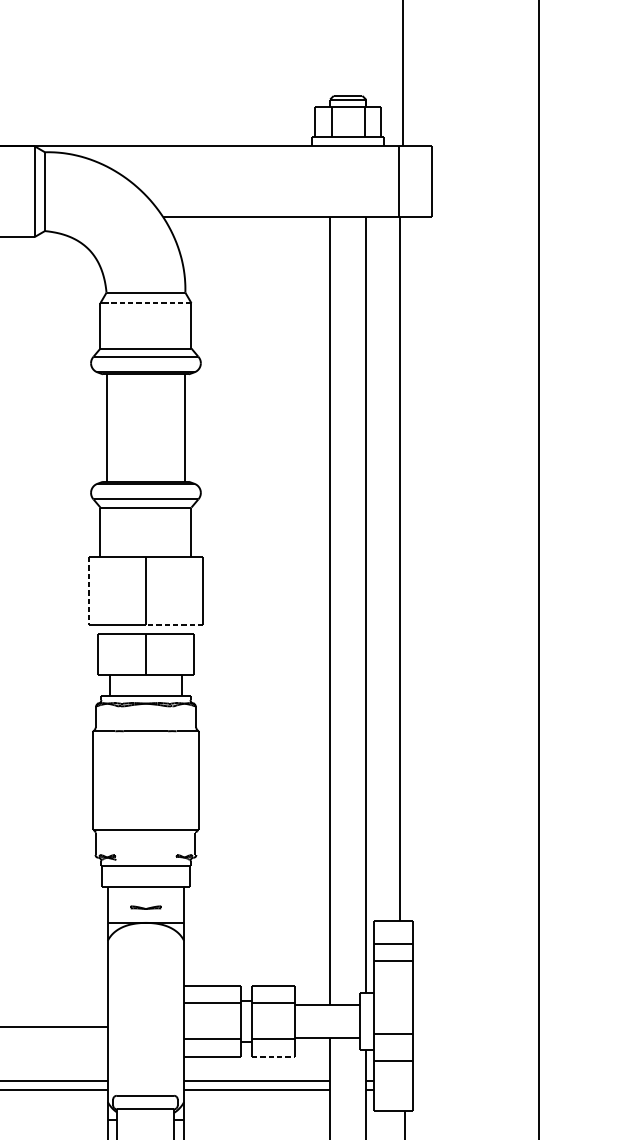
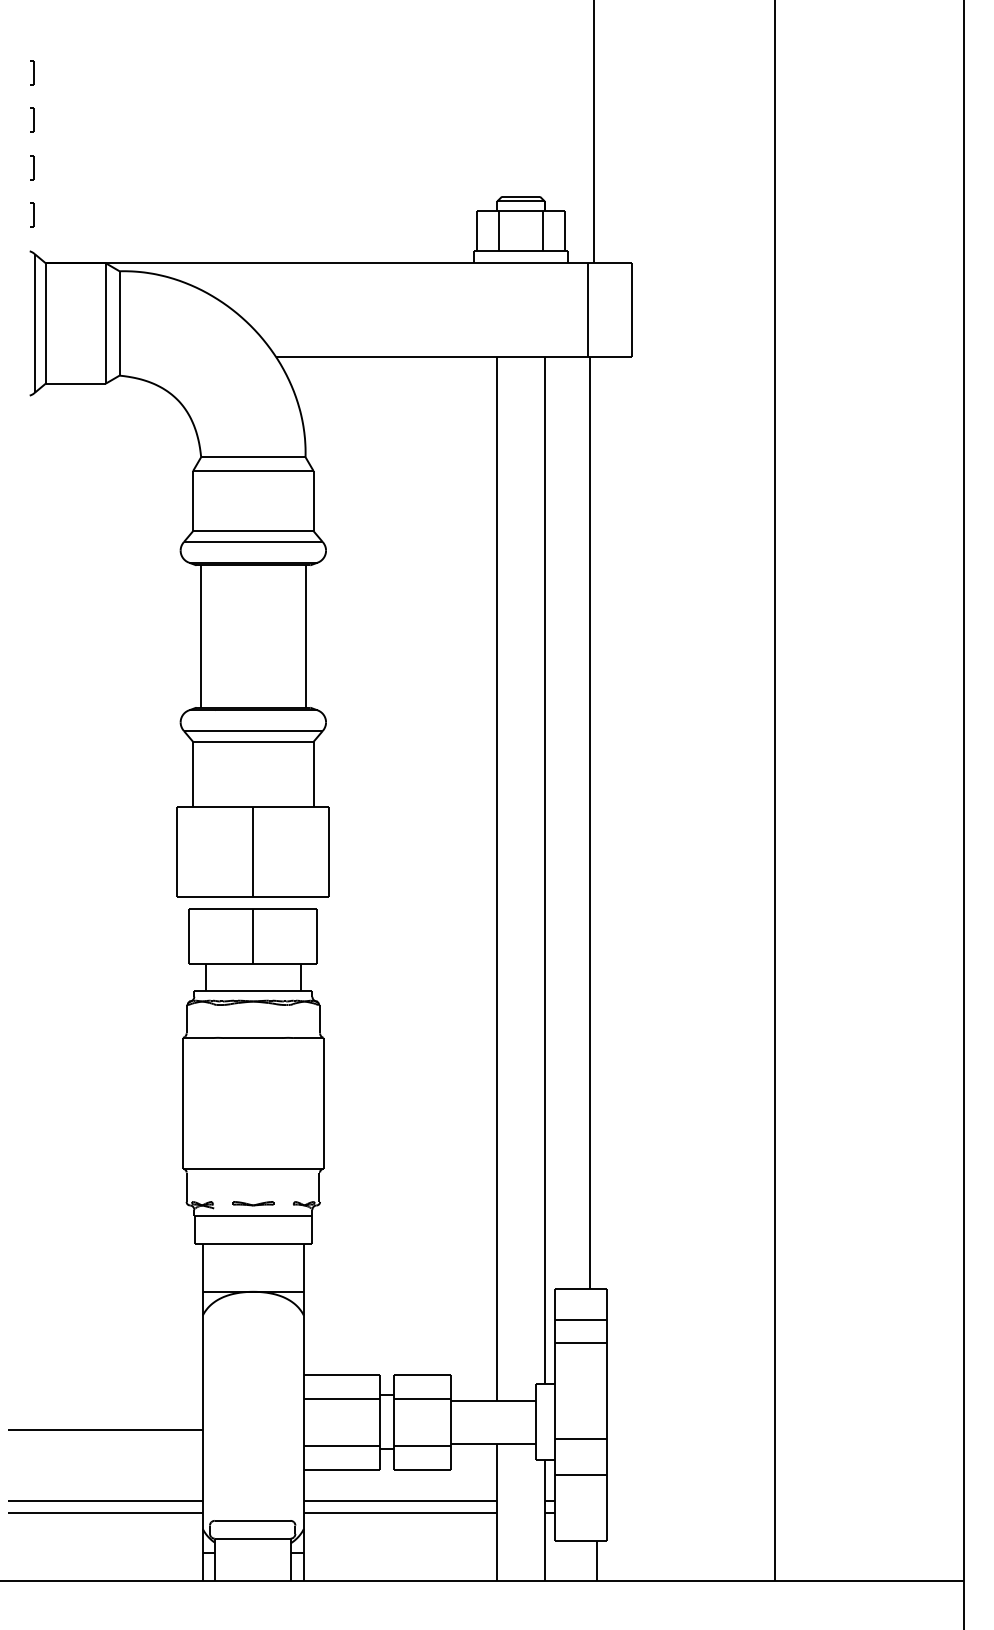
line: (149, 303) -> (258, 471), dashed -> solid
line: (88, 591) -> (177, 852), dashed -> solid
line: (174, 625) -> (291, 897), dashed -> solid
part: (146, 907) -> (253, 1203), moved
line: (273, 1057) -> (422, 1469), dashed -> solid

